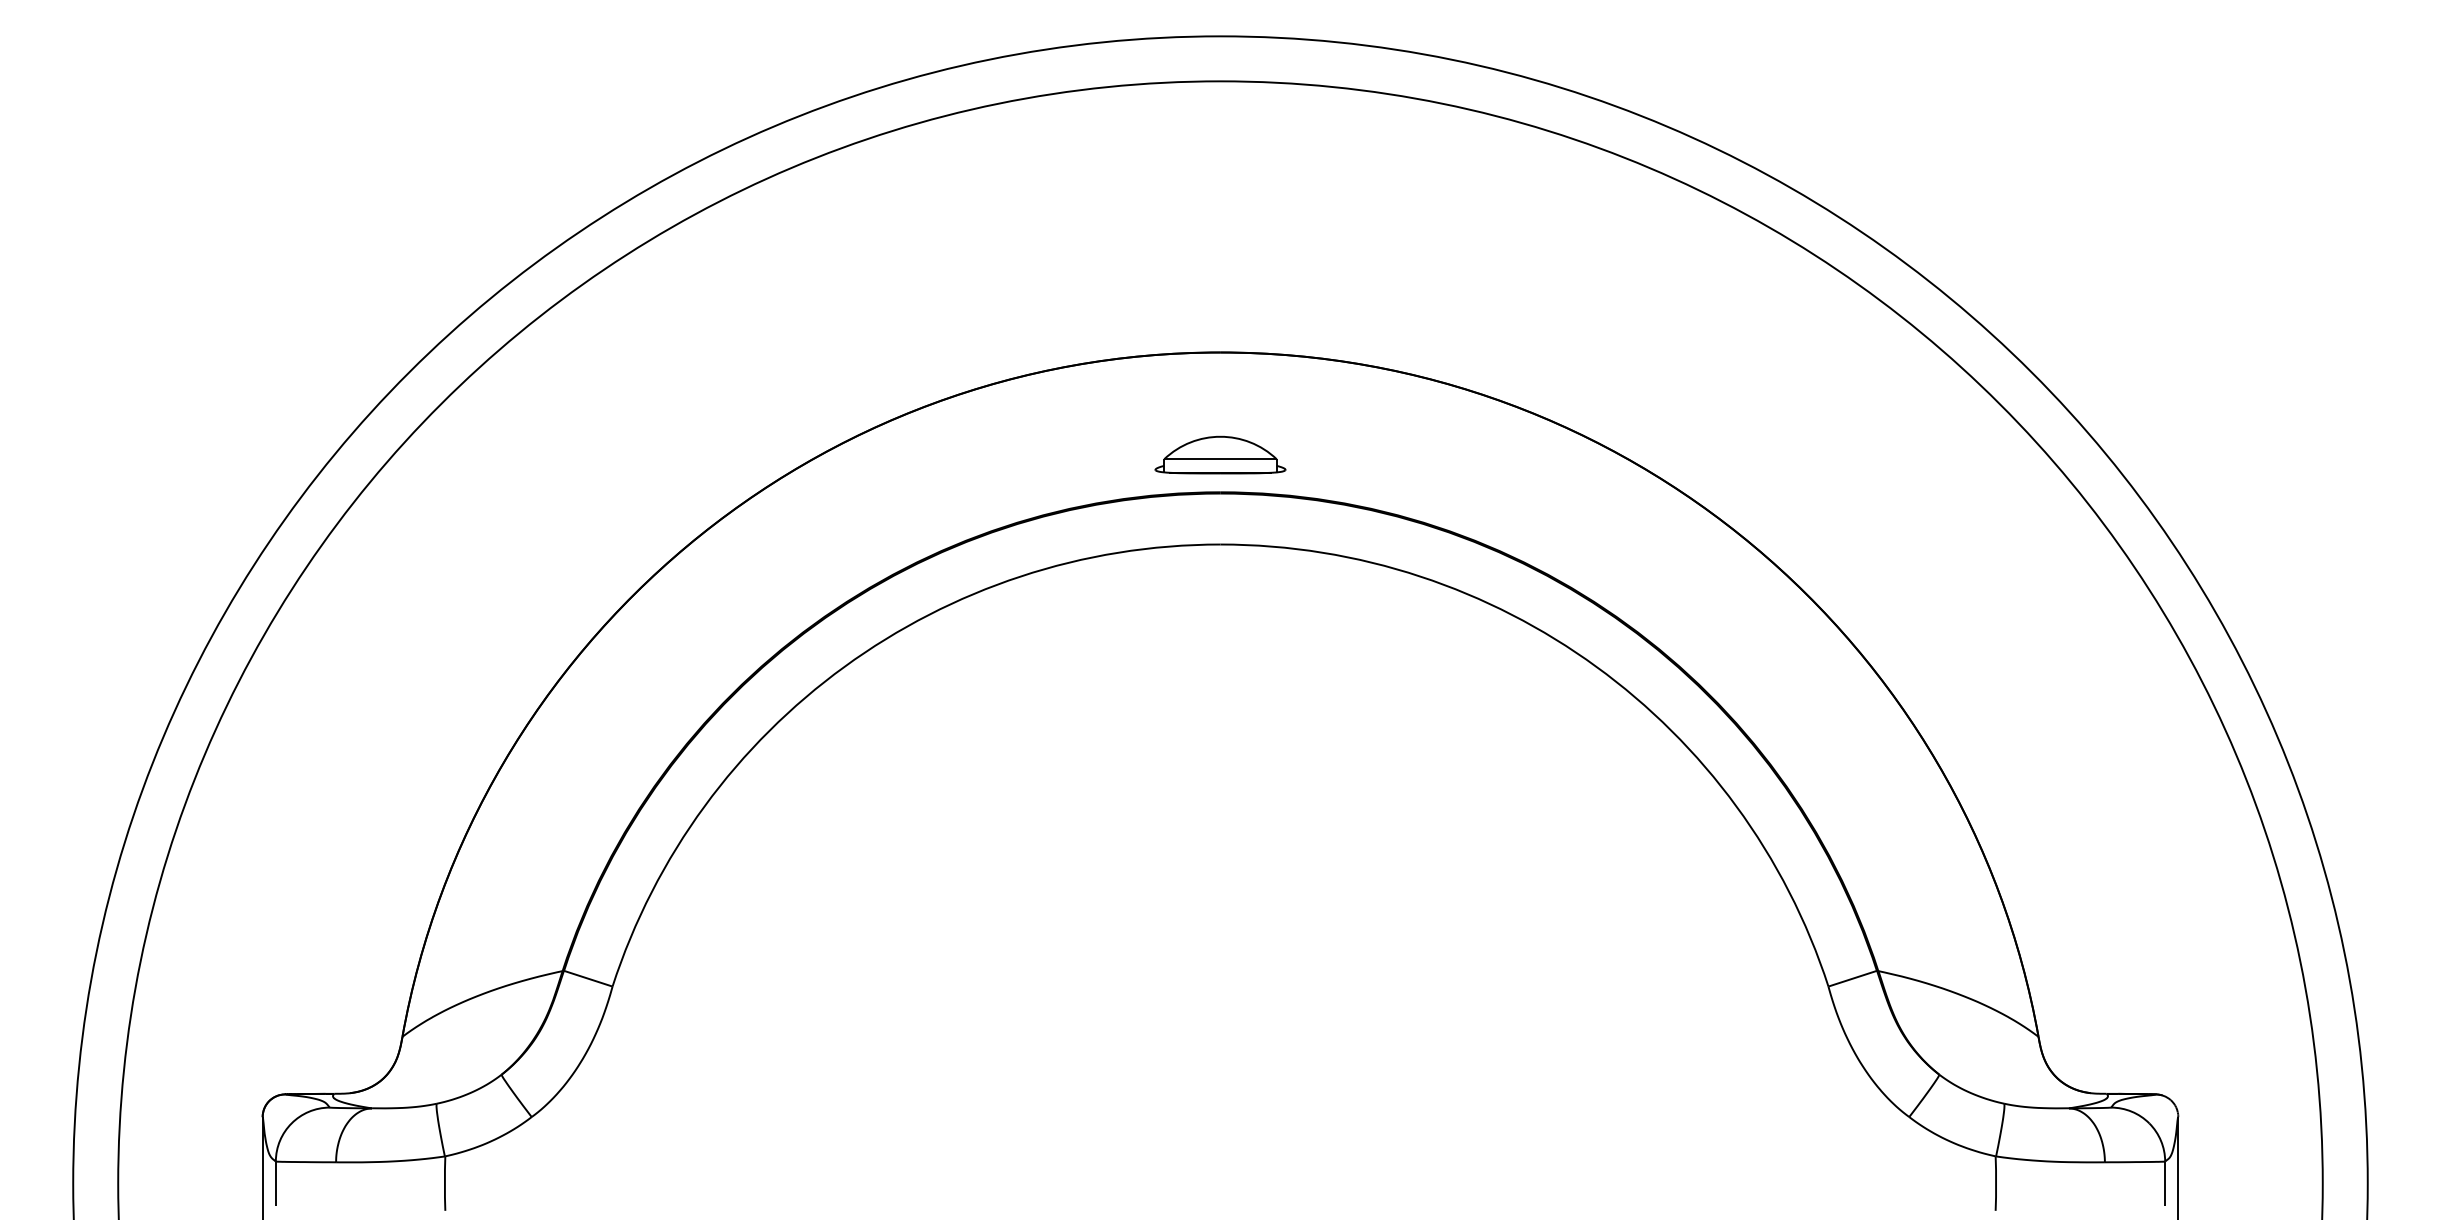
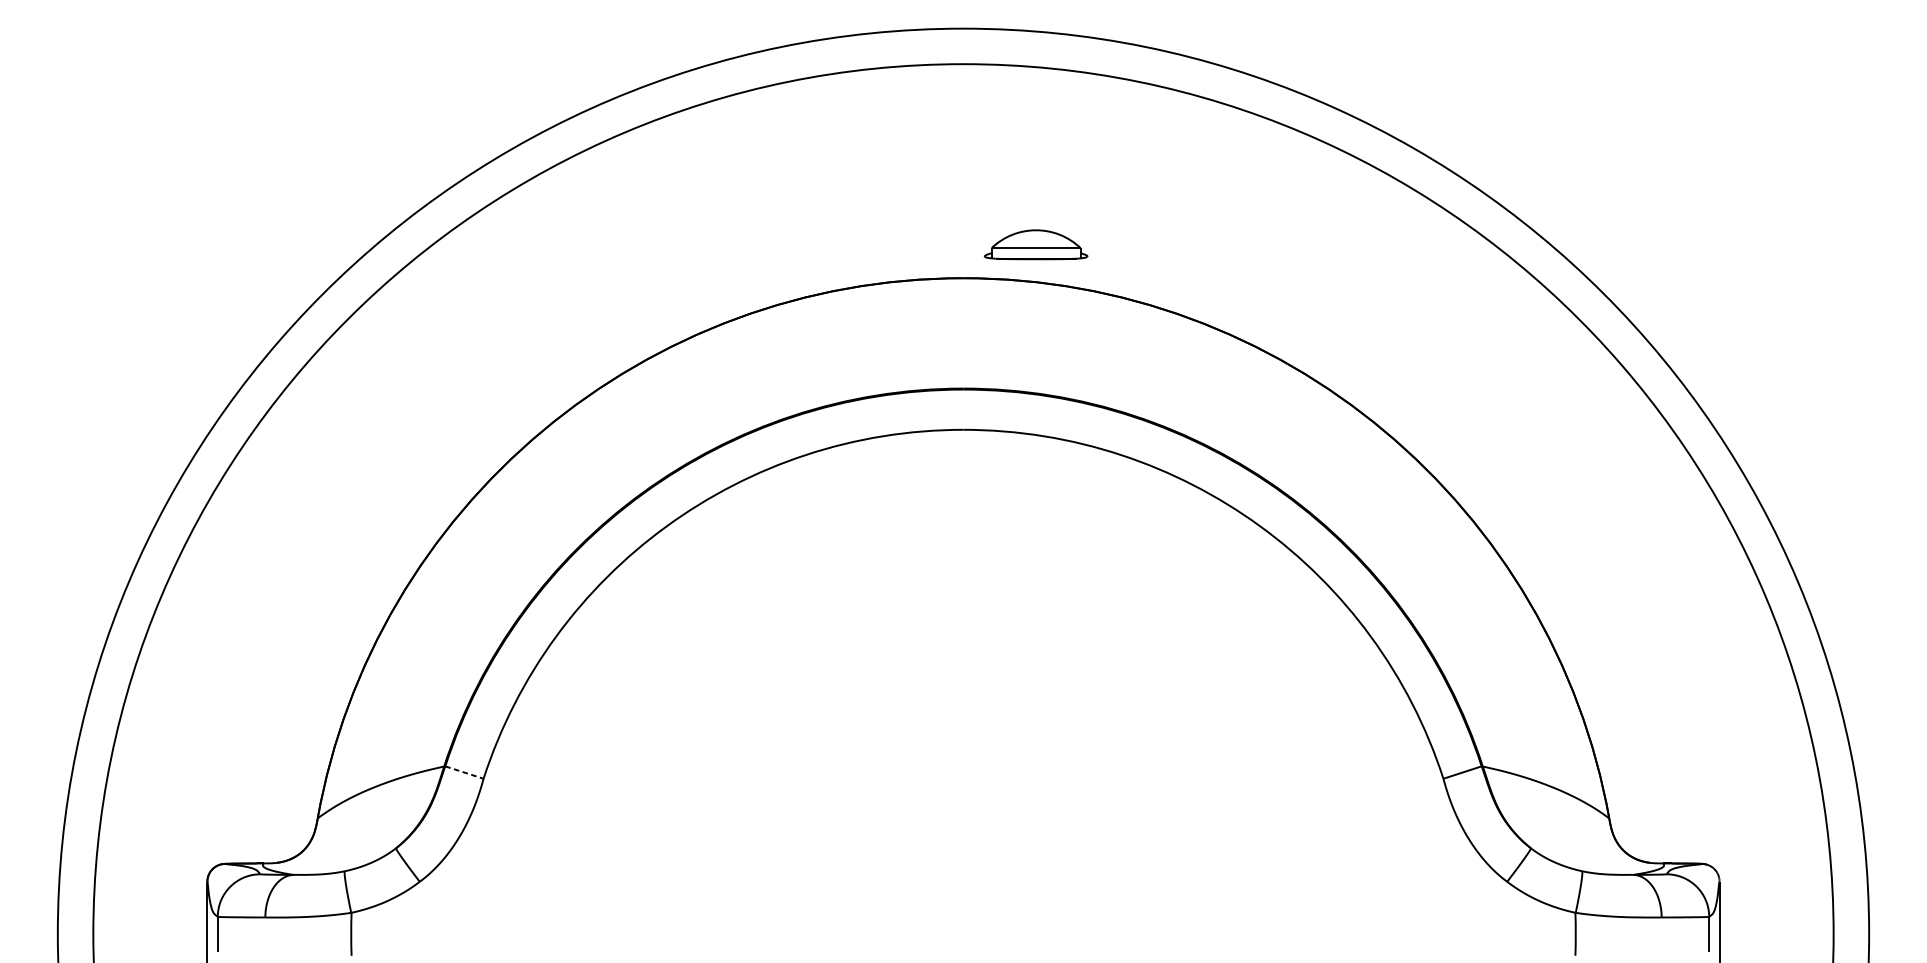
part: (1220, 454) -> (1036, 244), moved
line: (588, 978) -> (464, 772), solid -> dashed

